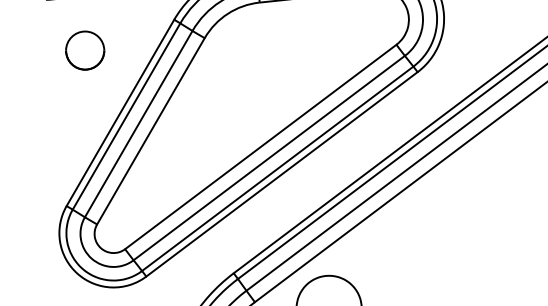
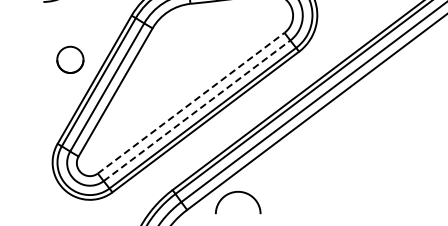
part: (85, 50) -> (70, 59), moved
line: (261, 147) -> (191, 103), solid -> dashed
line: (269, 157) -> (197, 110), solid -> dashed

